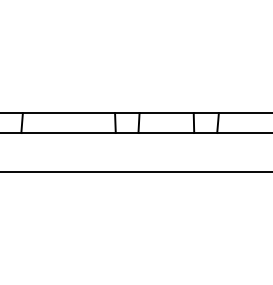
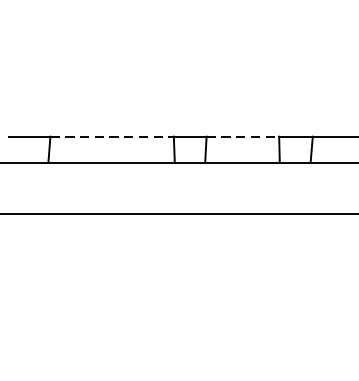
line: (69, 113) -> (112, 136), solid -> dashed
line: (167, 113) -> (244, 136), solid -> dashed

